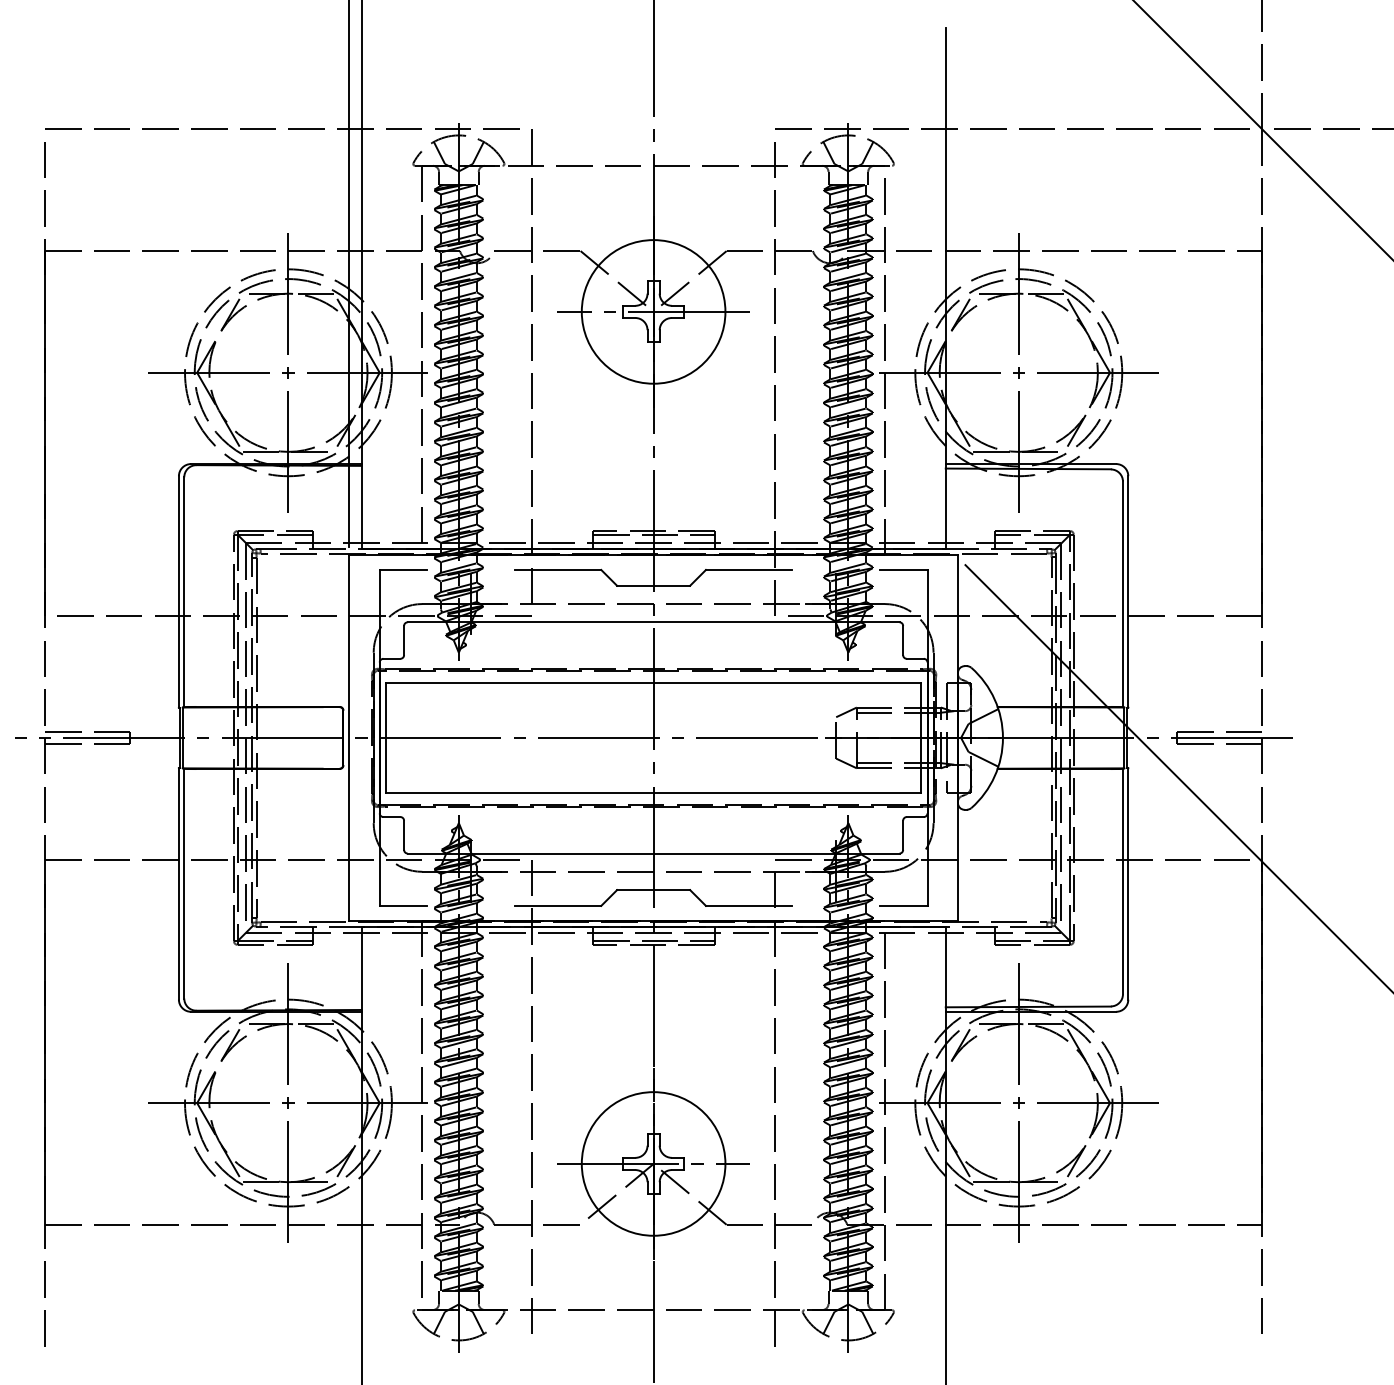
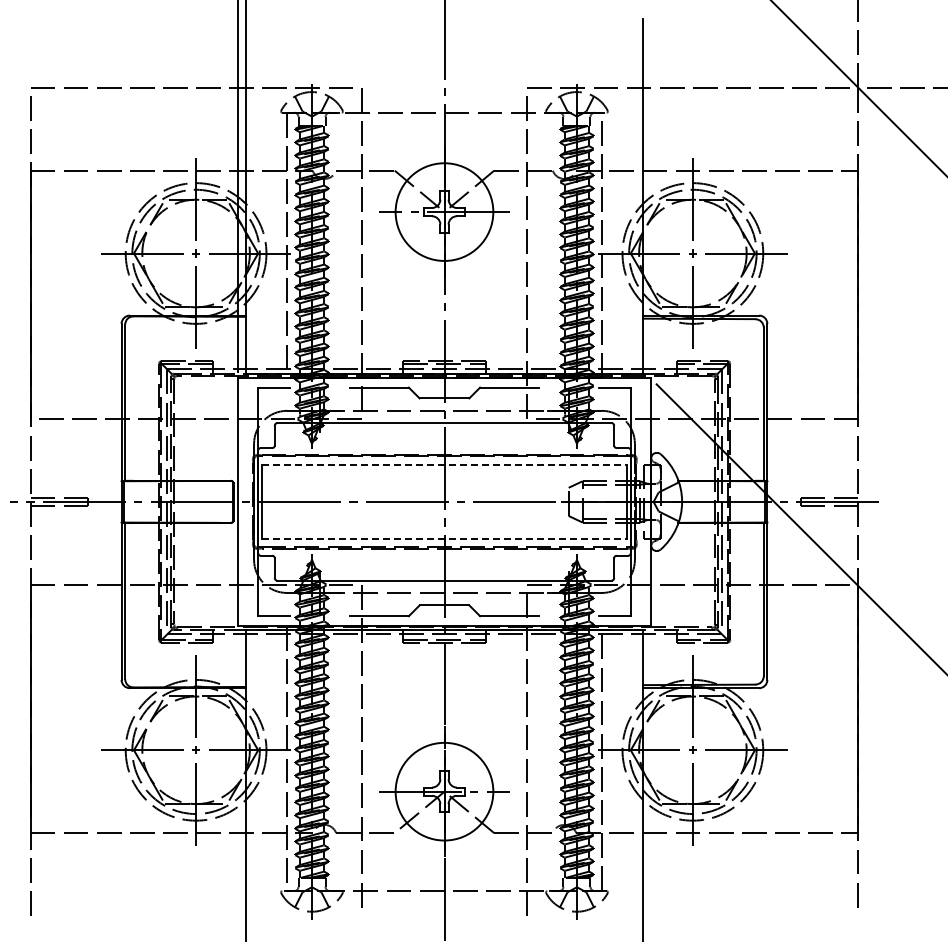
line: (653, 682) -> (444, 464), solid -> dashed
line: (653, 793) -> (444, 539), solid -> dashed

